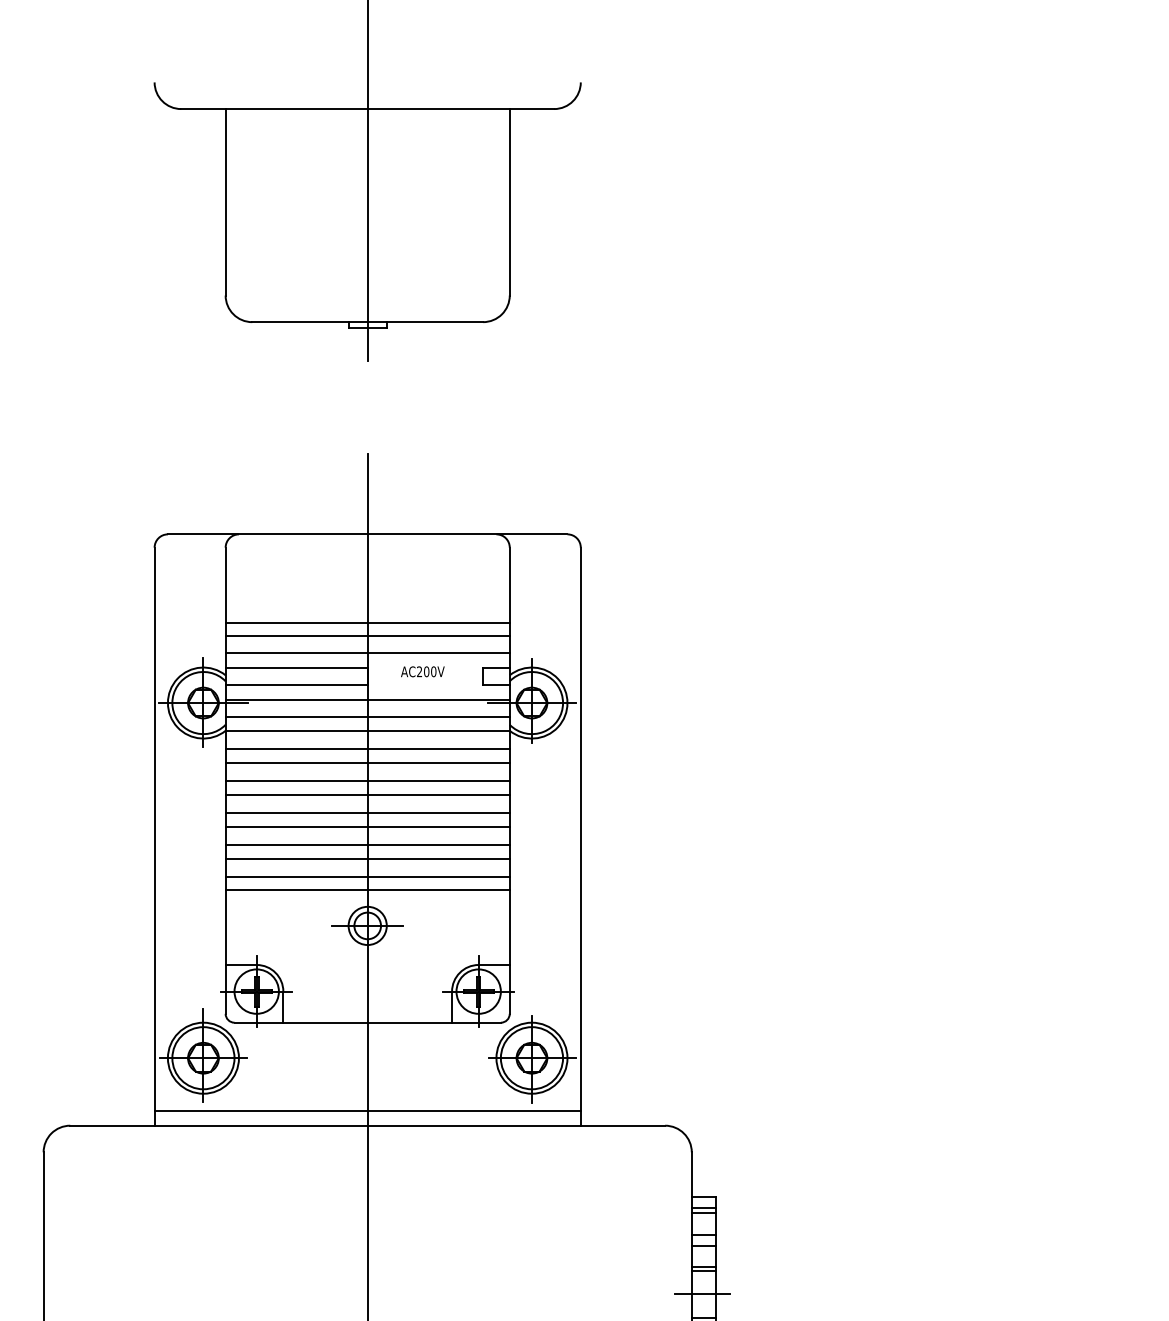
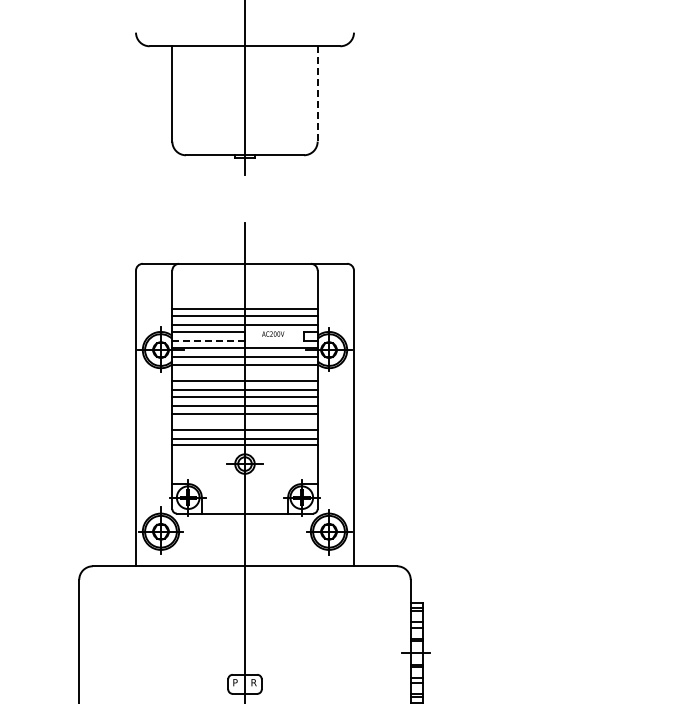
line: (509, 201) -> (317, 93), solid -> dashed
line: (298, 686) -> (209, 341), solid -> dashed
line: (366, 748) -> (244, 373), removed
line: (366, 844) -> (244, 422), removed
line: (368, 1112) -> (245, 559), removed

